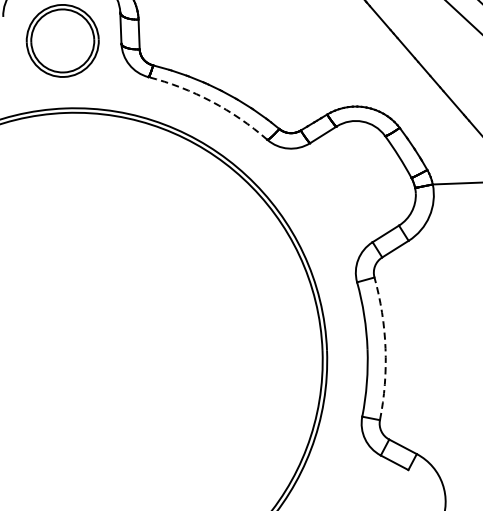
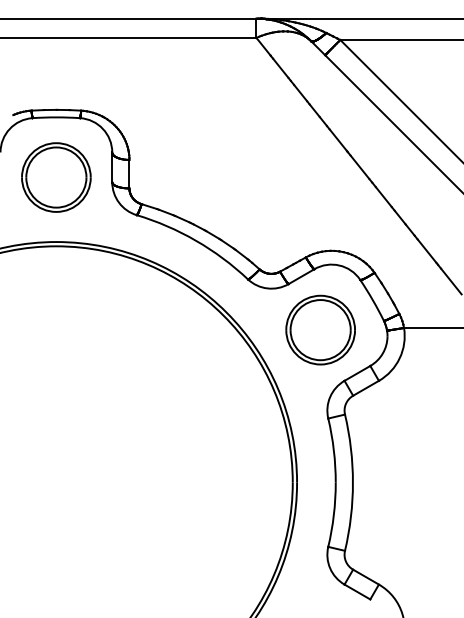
arc: (212, 101) -> (196, 240), dashed -> solid
part: (345, 189) -> (320, 329), added
arc: (385, 348) -> (352, 482), dashed -> solid

